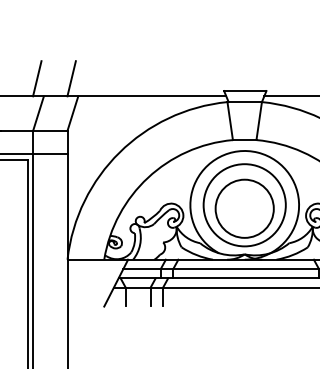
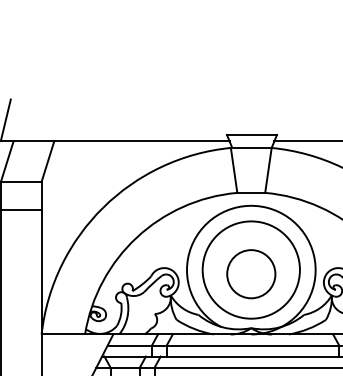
line: (71, 78) -> (46, 120), removed
circle: (244, 208) -> (251, 273), size x0.7

